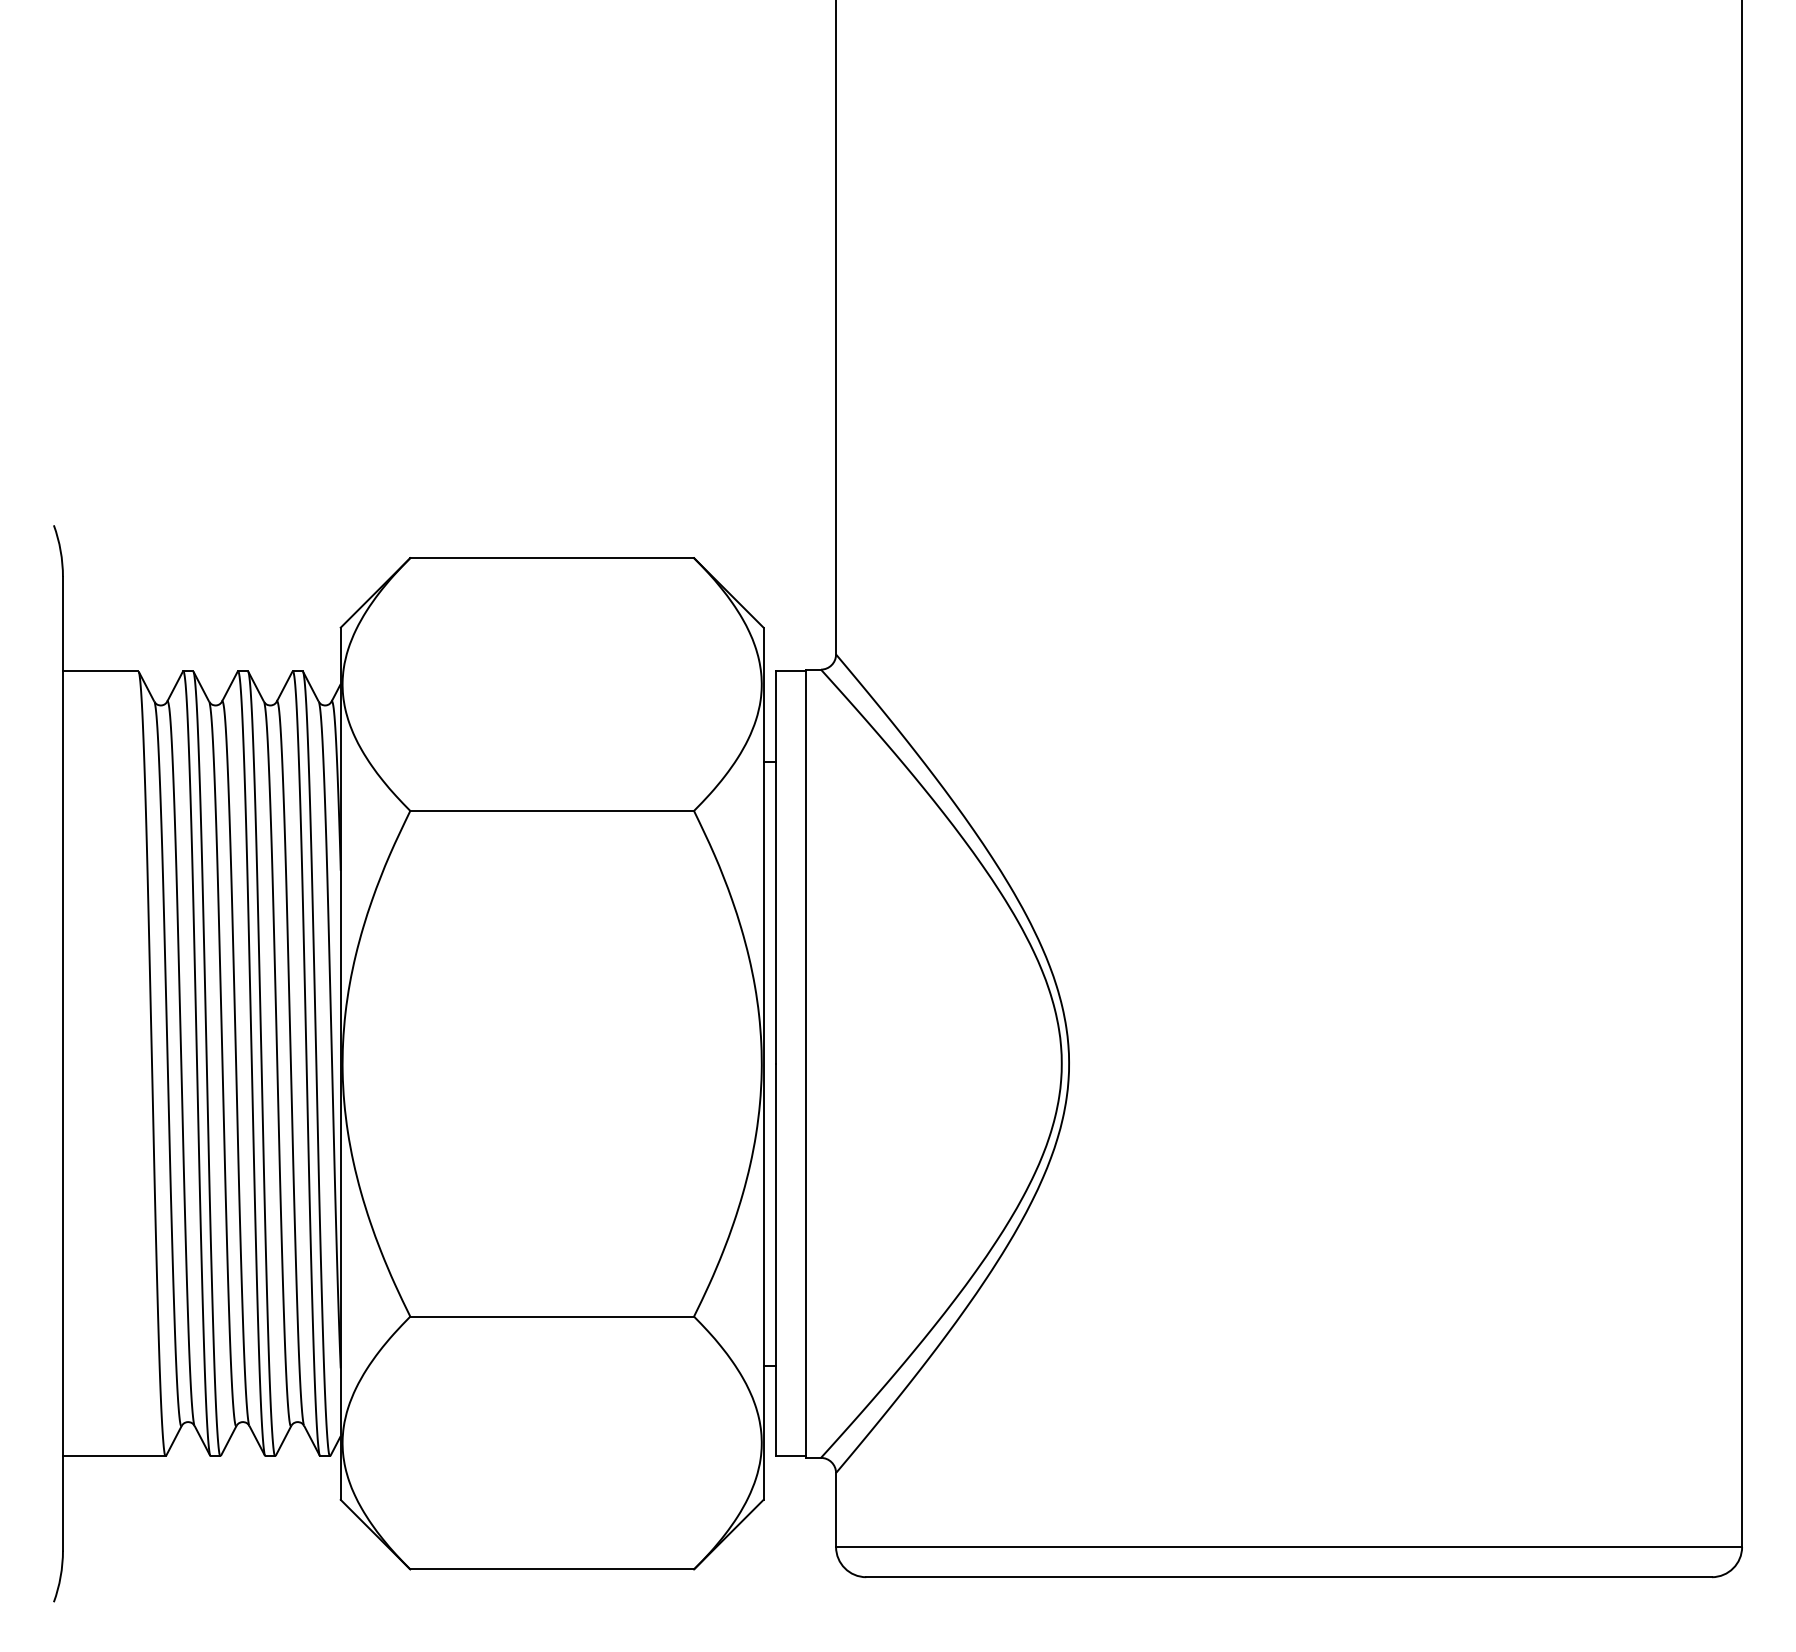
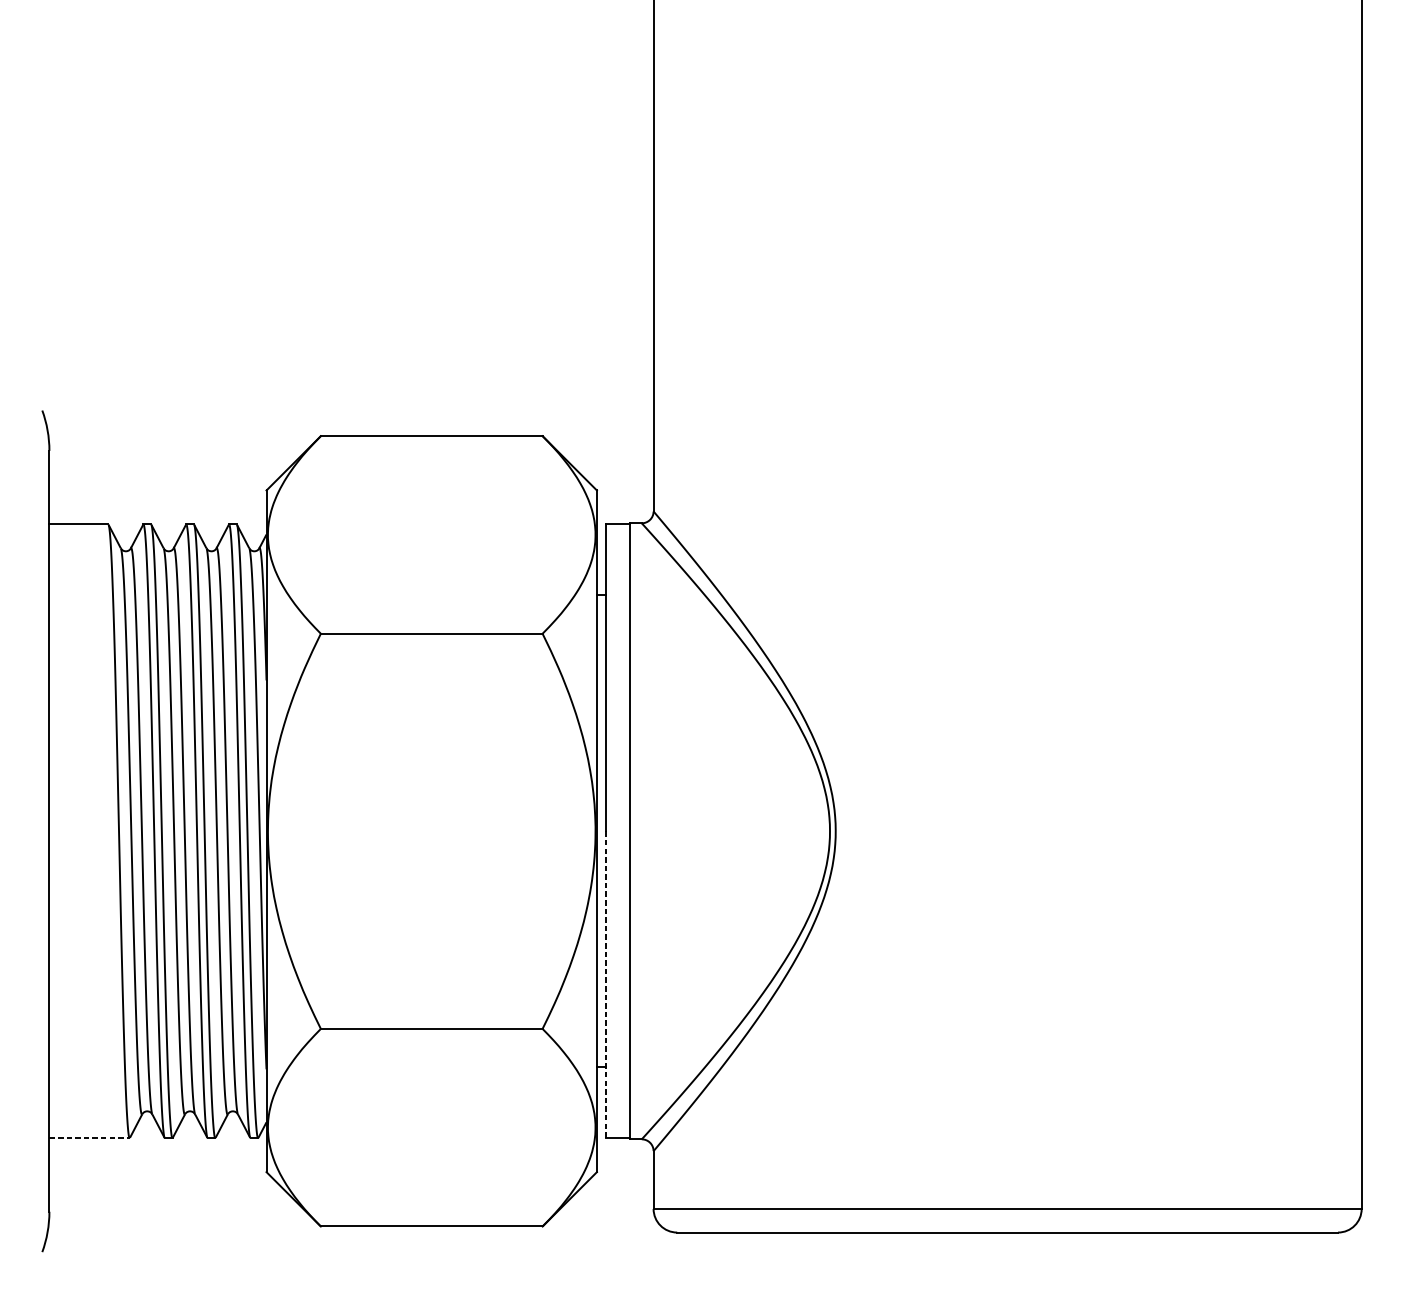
line: (775, 1260) -> (606, 985), solid -> dashed
line: (114, 1456) -> (89, 1138), solid -> dashed

